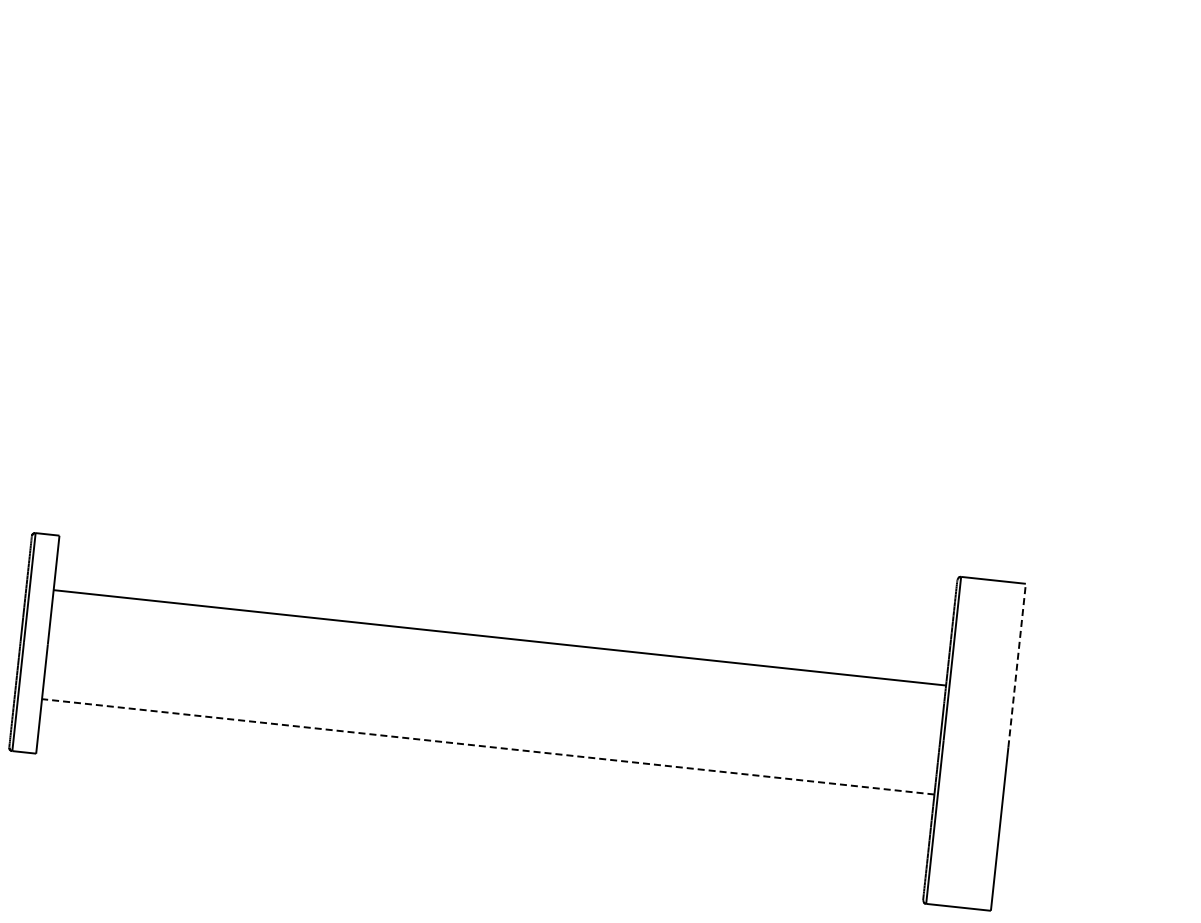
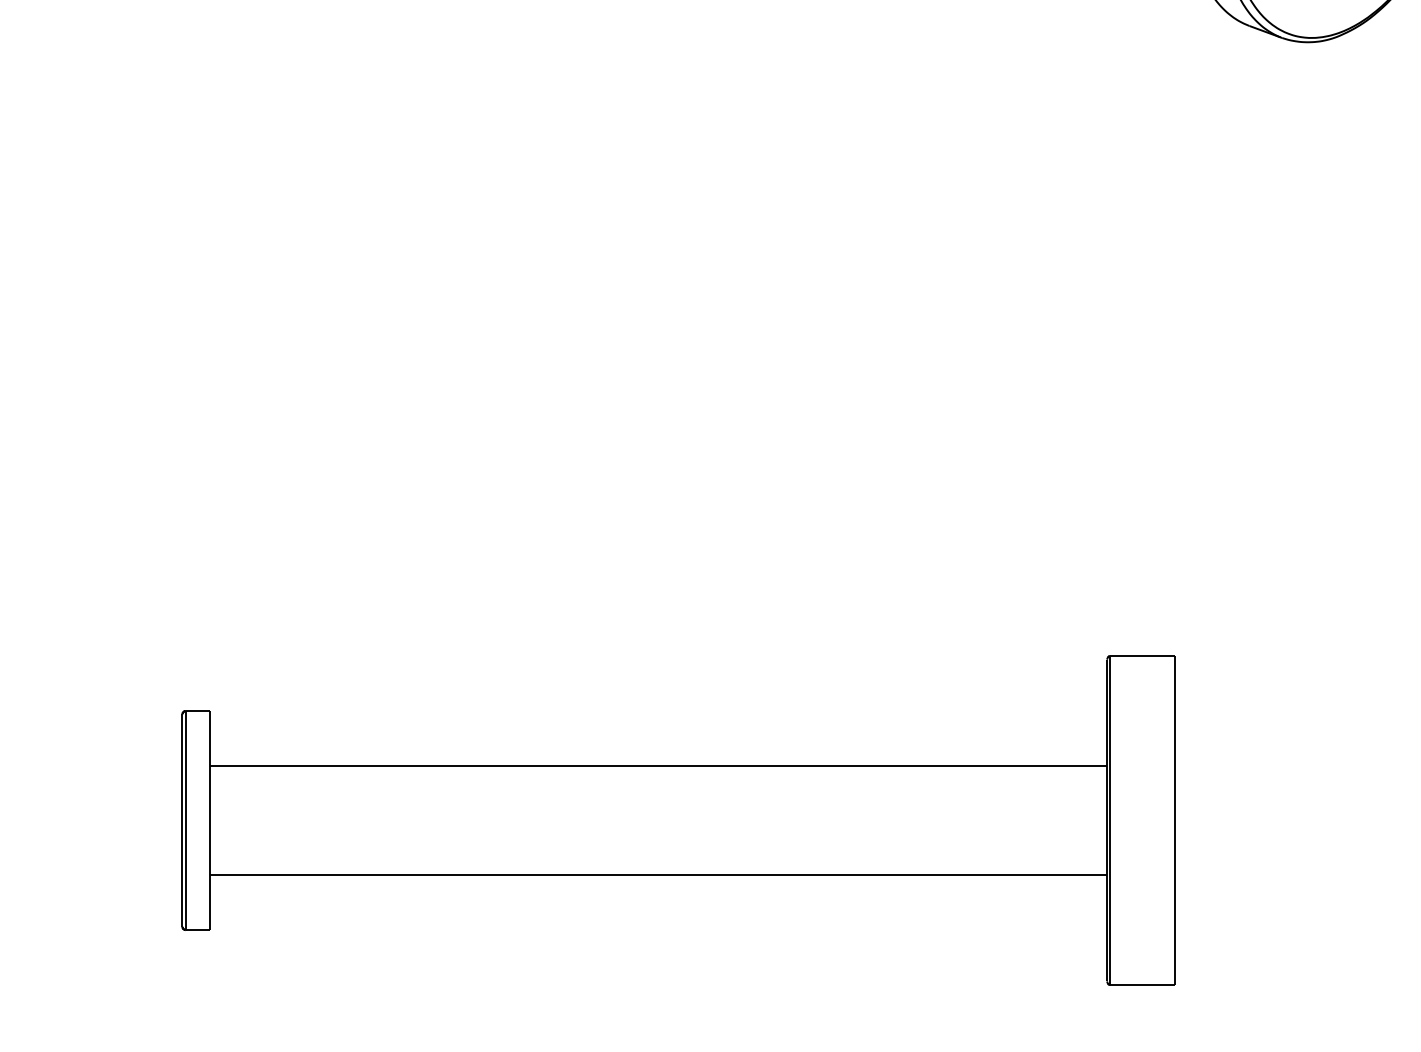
line: (1017, 664) -> (1175, 737), dashed -> solid
line: (488, 747) -> (658, 875), dashed -> solid

